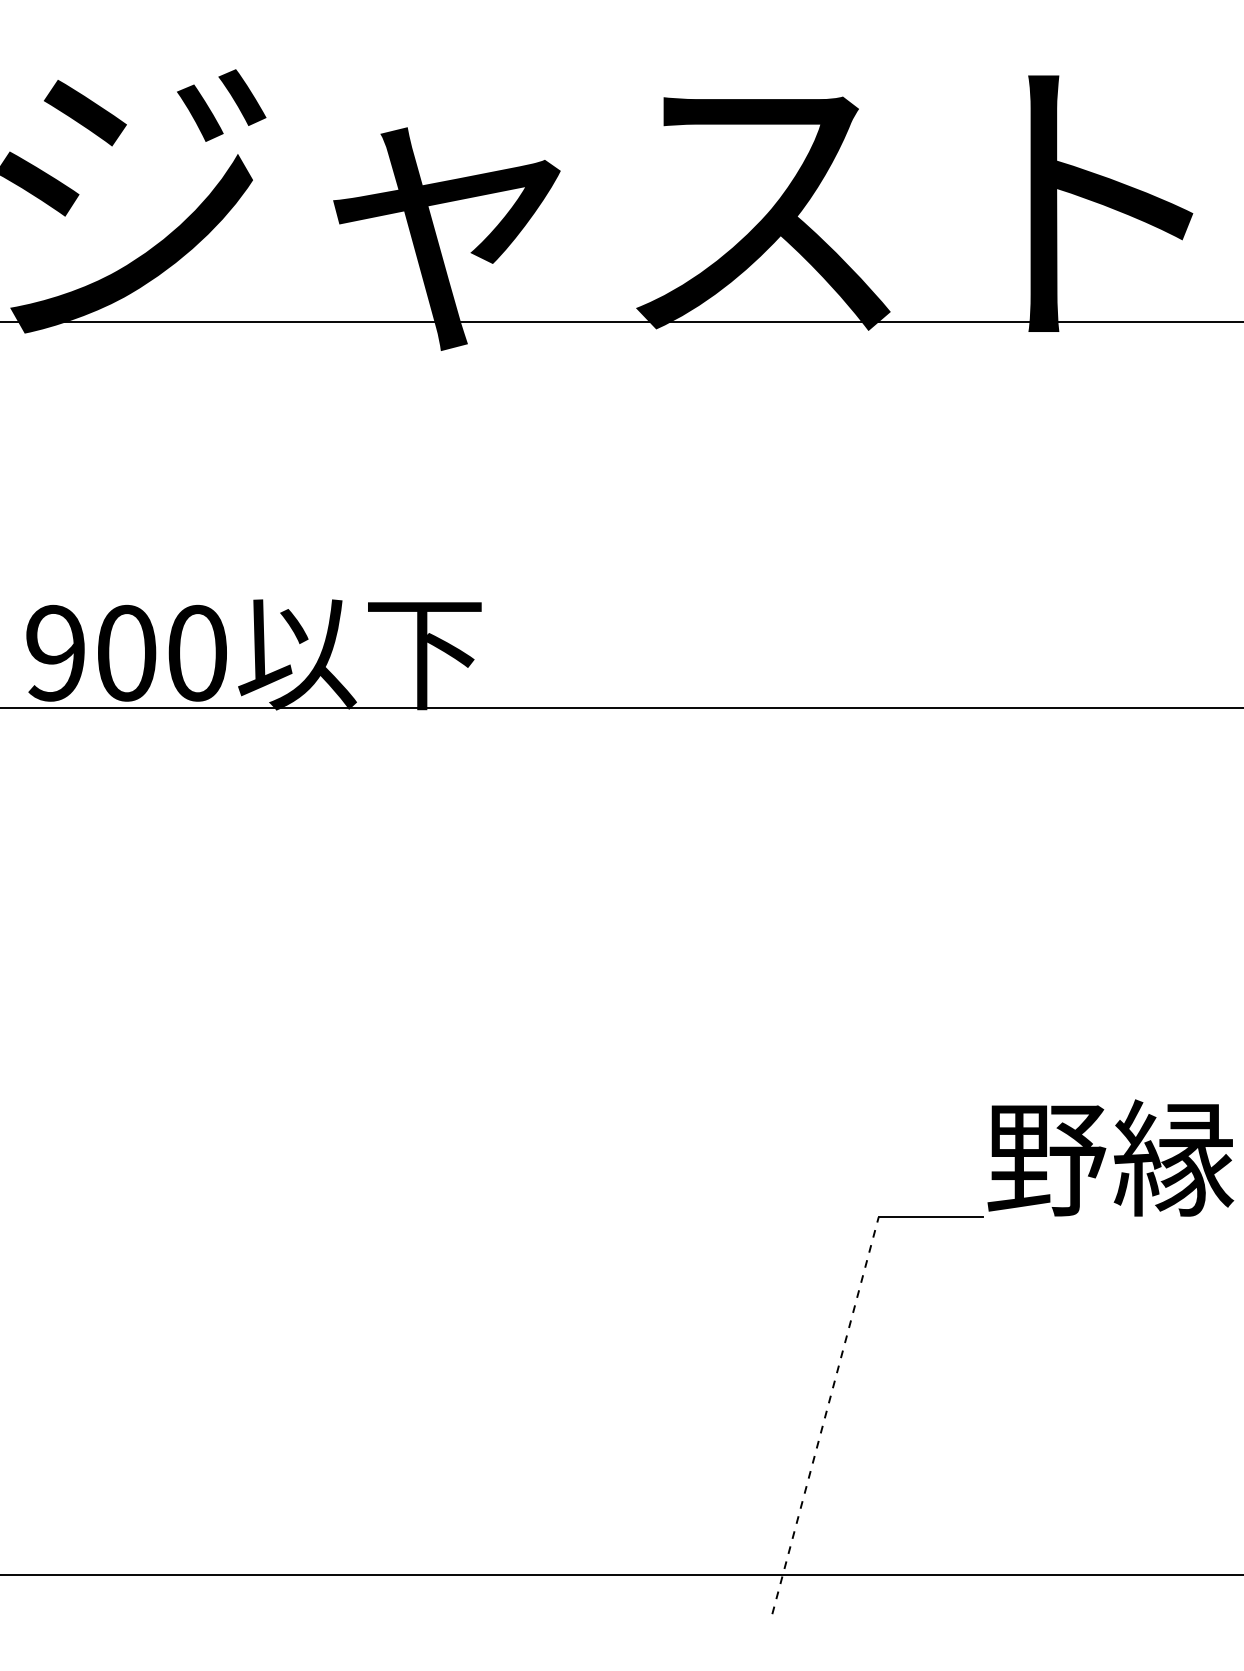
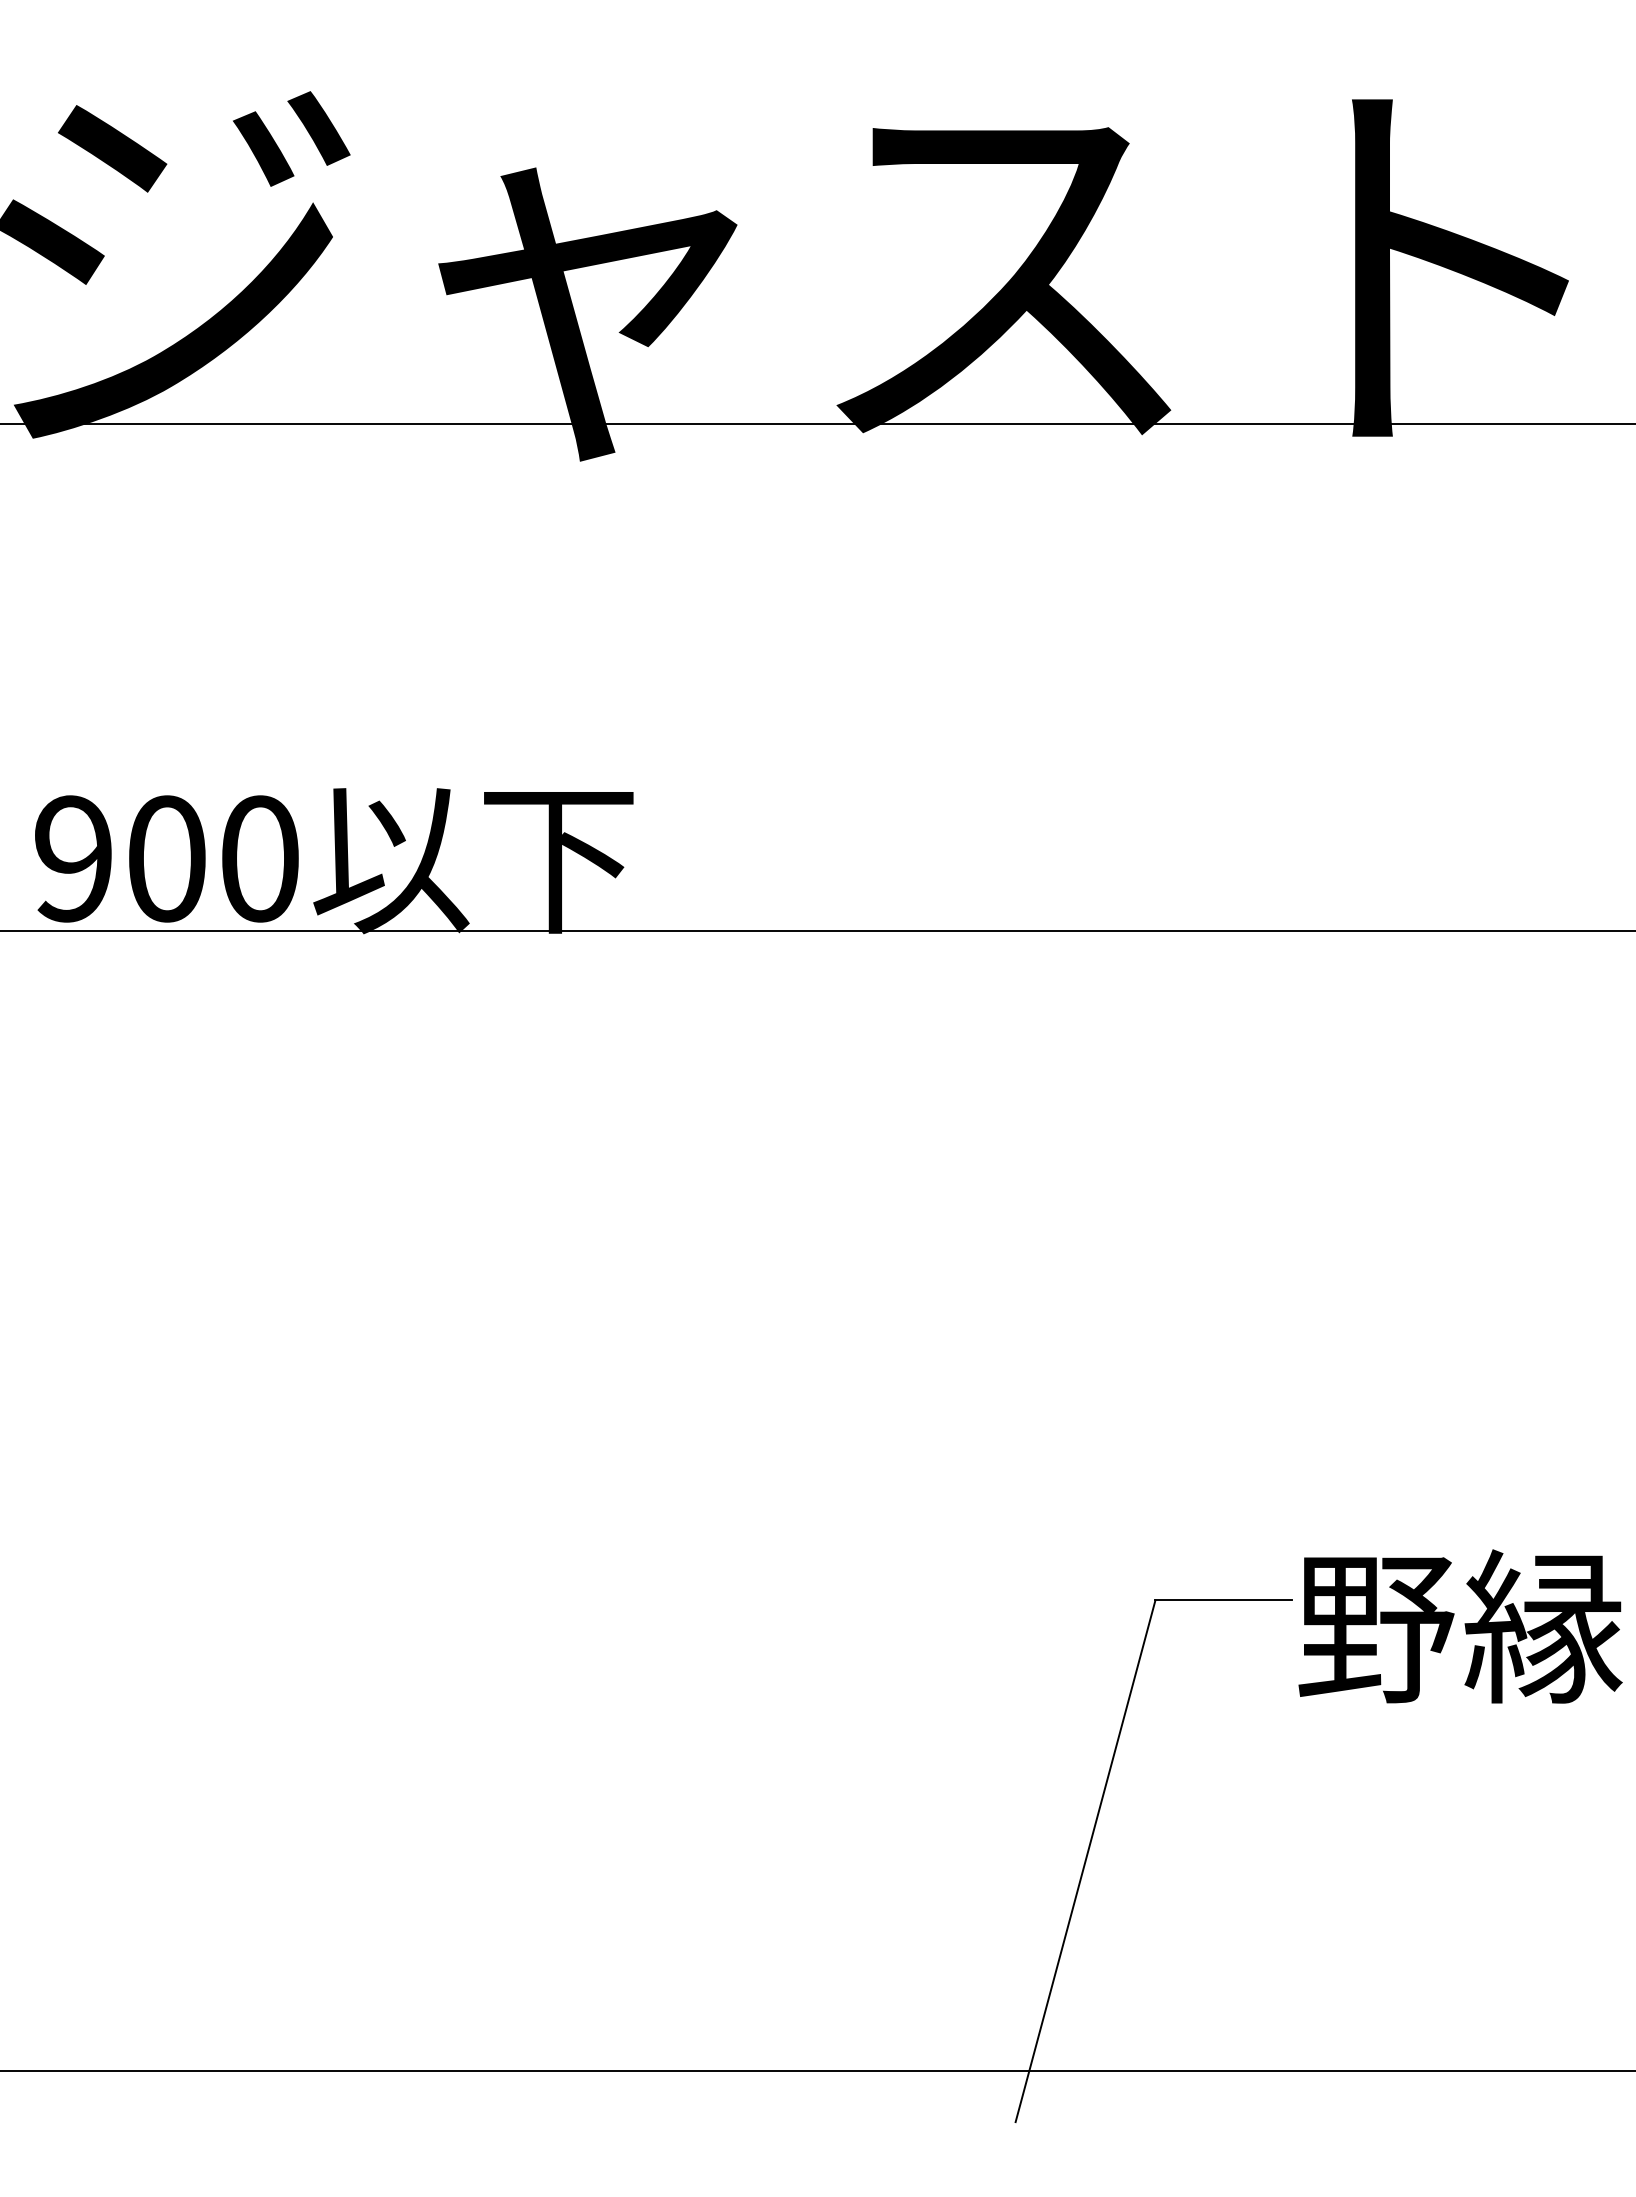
text: (1110, 1158) -> (1460, 1626), moved
line: (825, 1415) -> (1085, 1860), dashed -> solid

